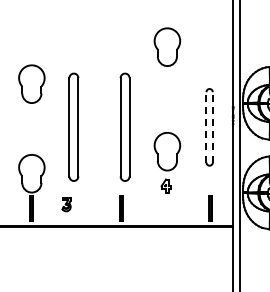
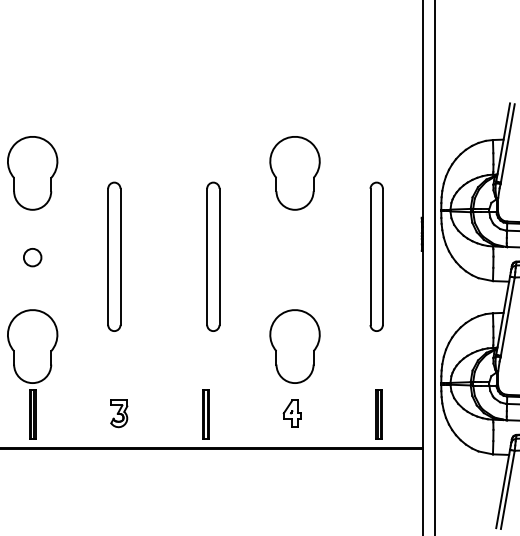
part: (167, 46) -> (295, 171), moved
line: (206, 126) -> (370, 255), dashed -> solid
line: (212, 126) -> (382, 255), dashed -> solid
circle: (31, 127) -> (31, 257), added
part: (74, 127) -> (115, 257), size x0.71
part: (125, 127) -> (213, 257), size x0.71
part: (167, 162) -> (295, 367), moved
part: (66, 204) -> (119, 413), moved

